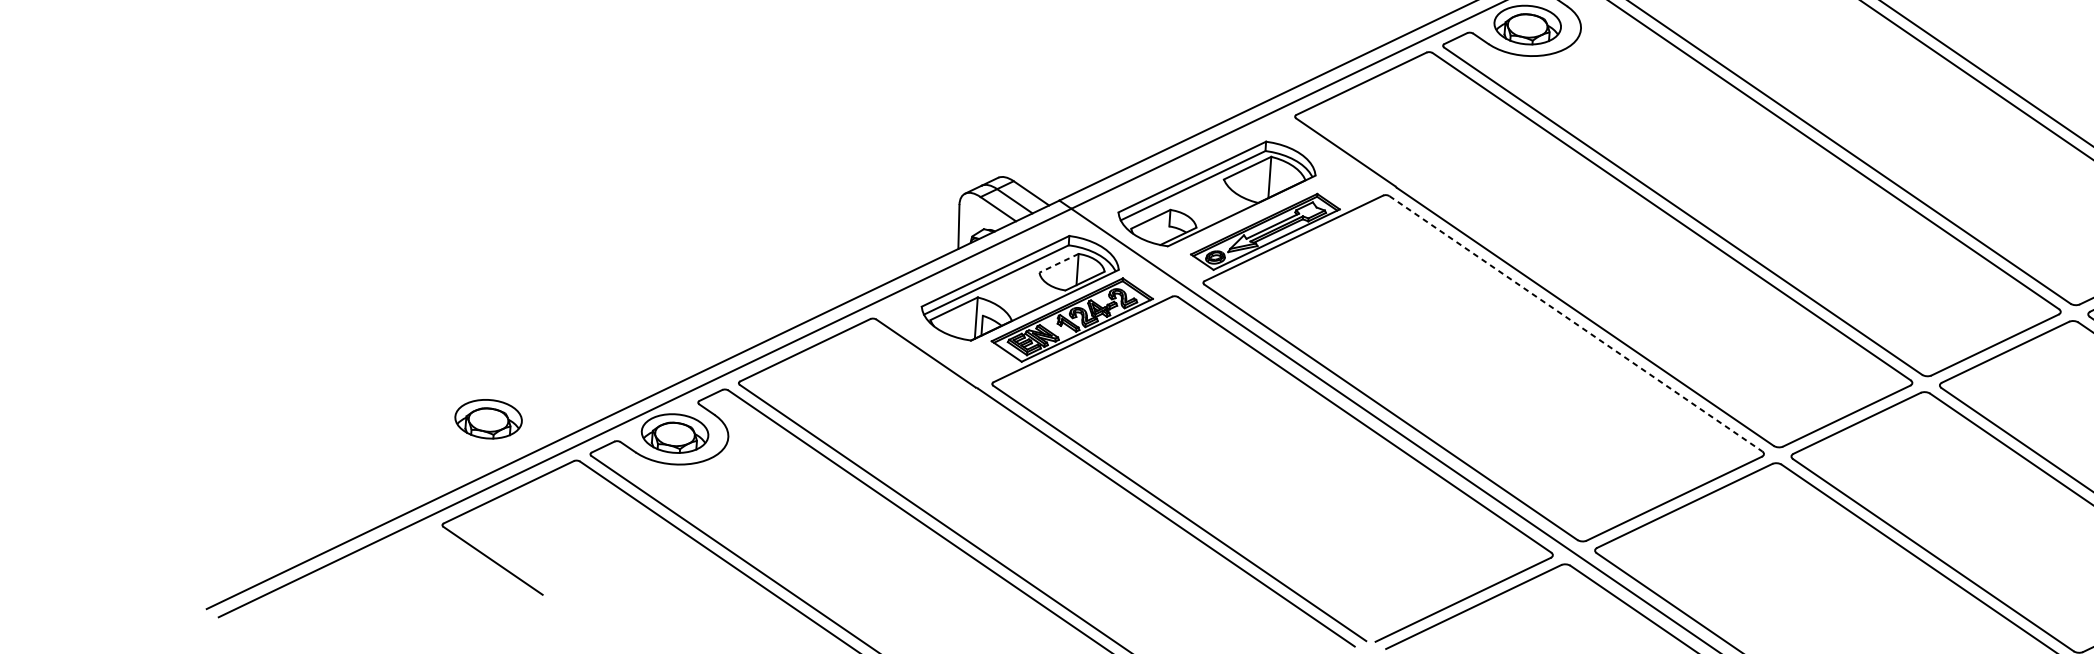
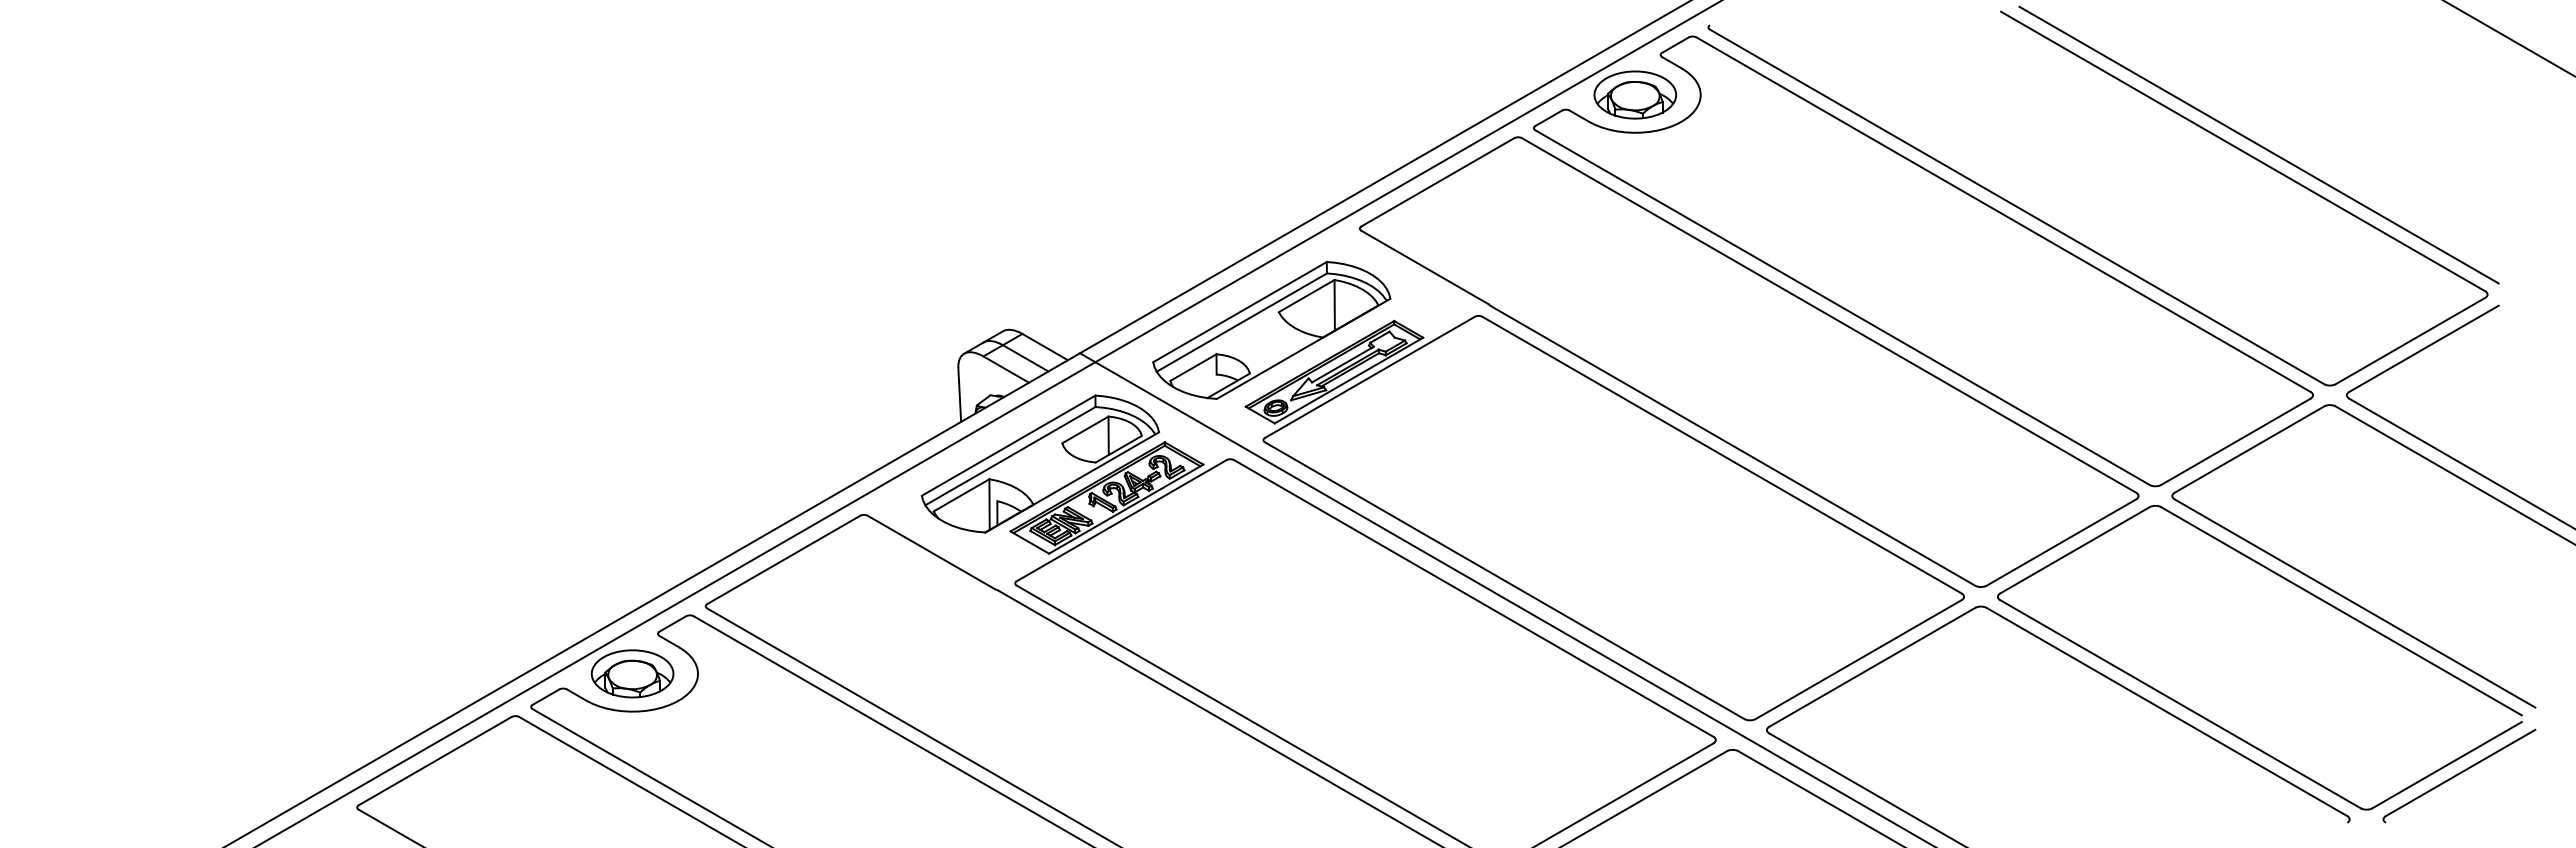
line: (1059, 262) -> (1085, 429), dashed -> solid
line: (1576, 324) -> (1722, 455), dashed -> solid
part: (488, 418) -> (403, 673), removed

